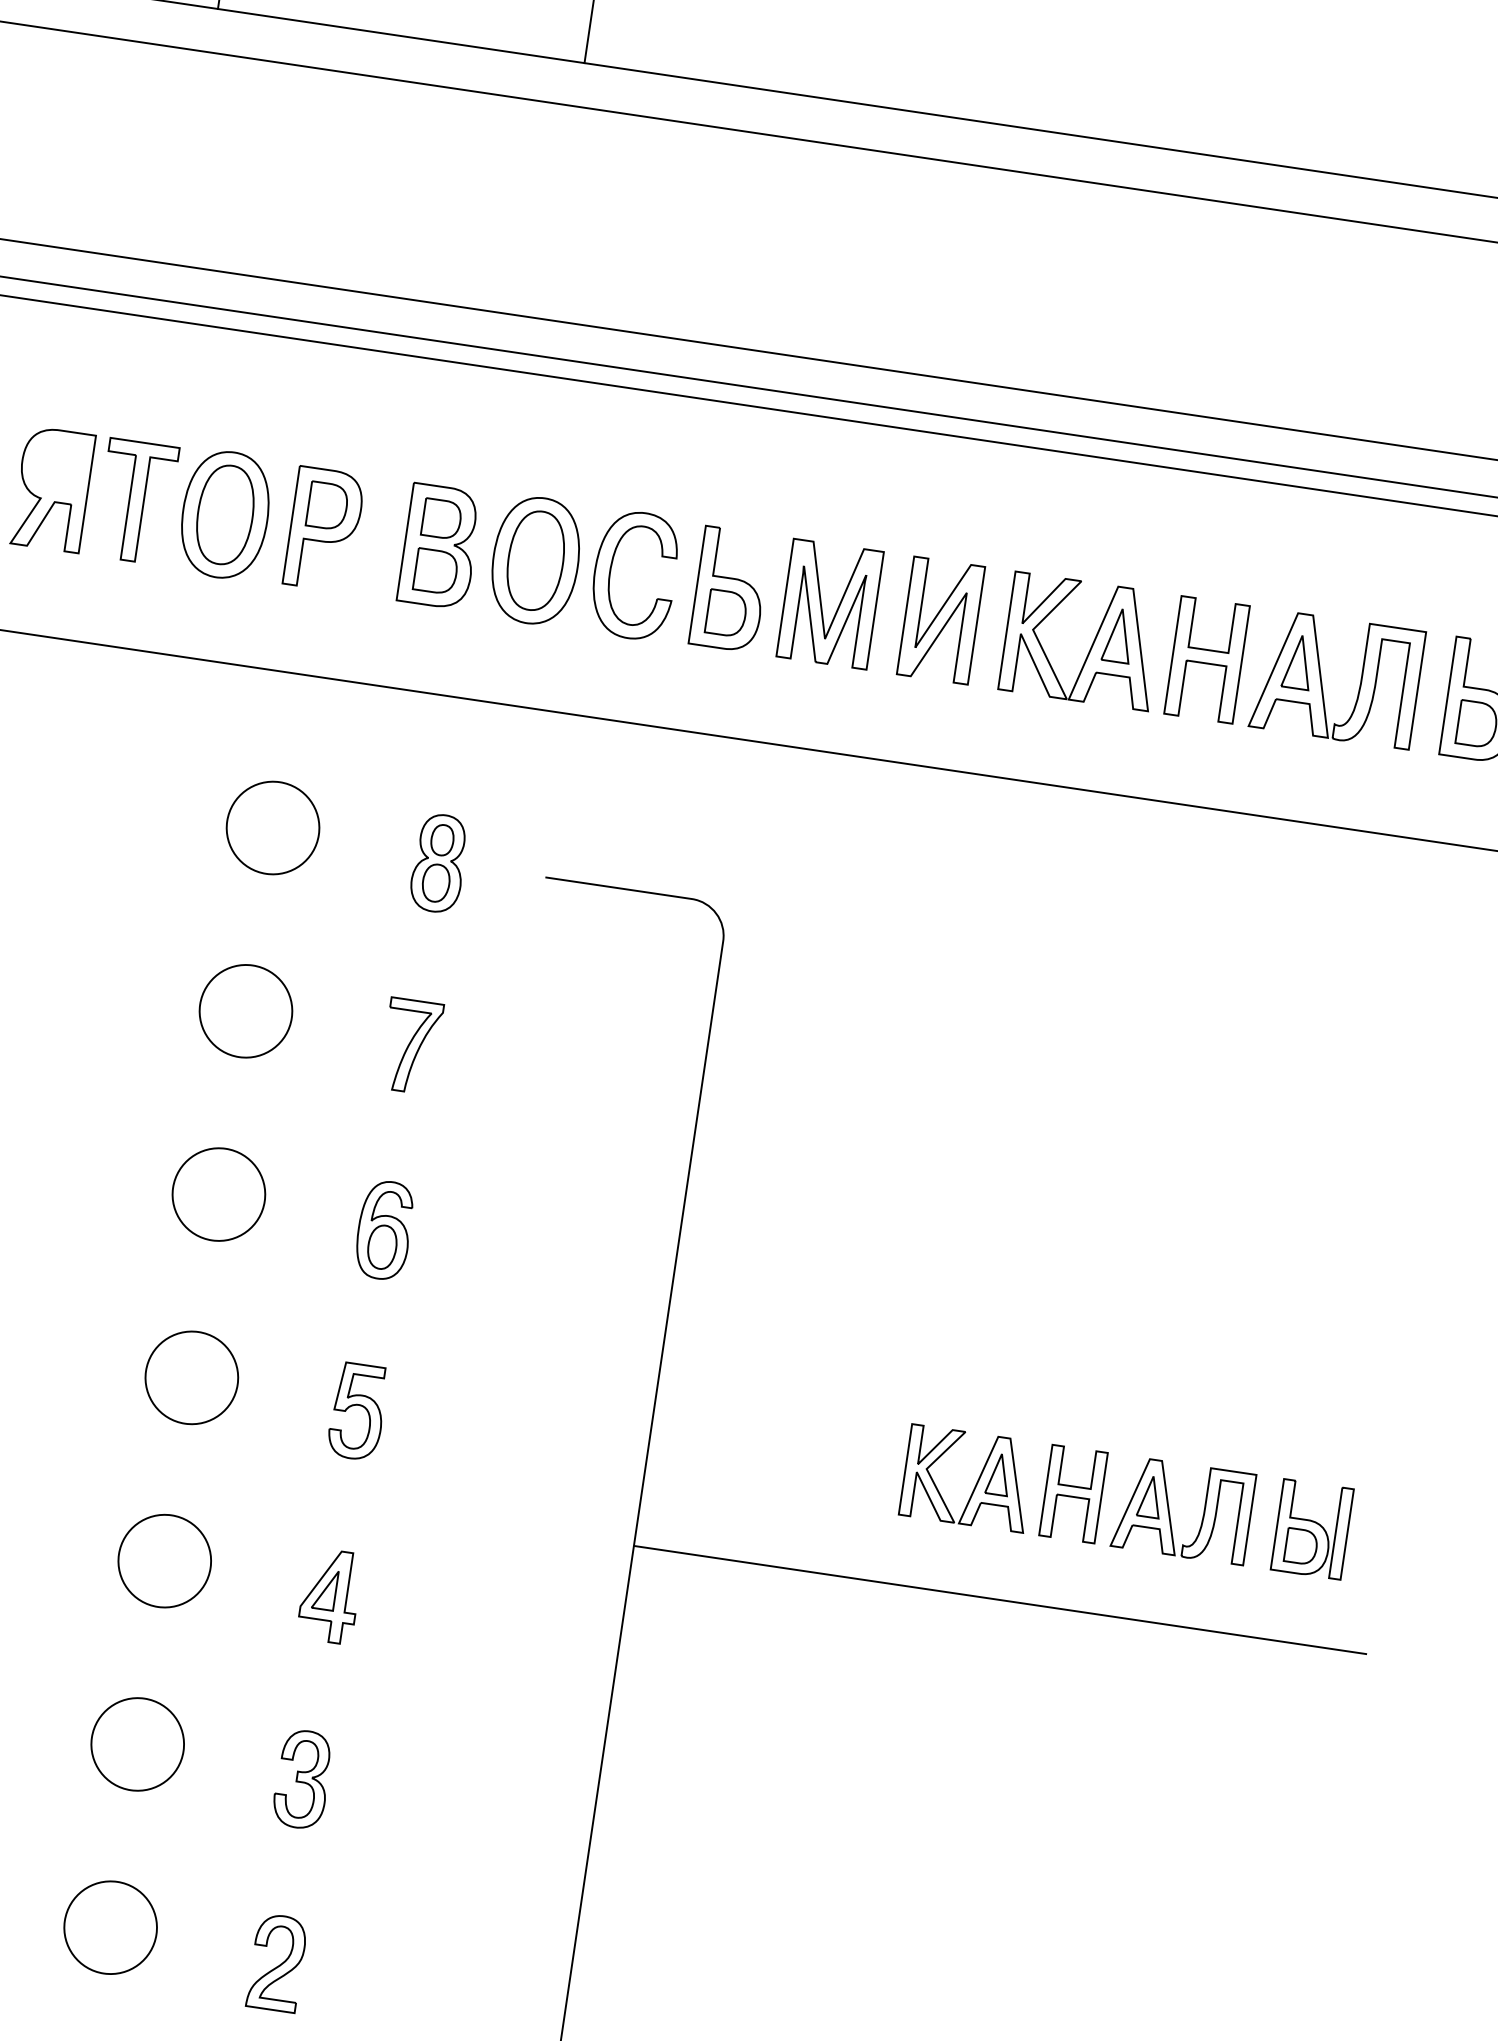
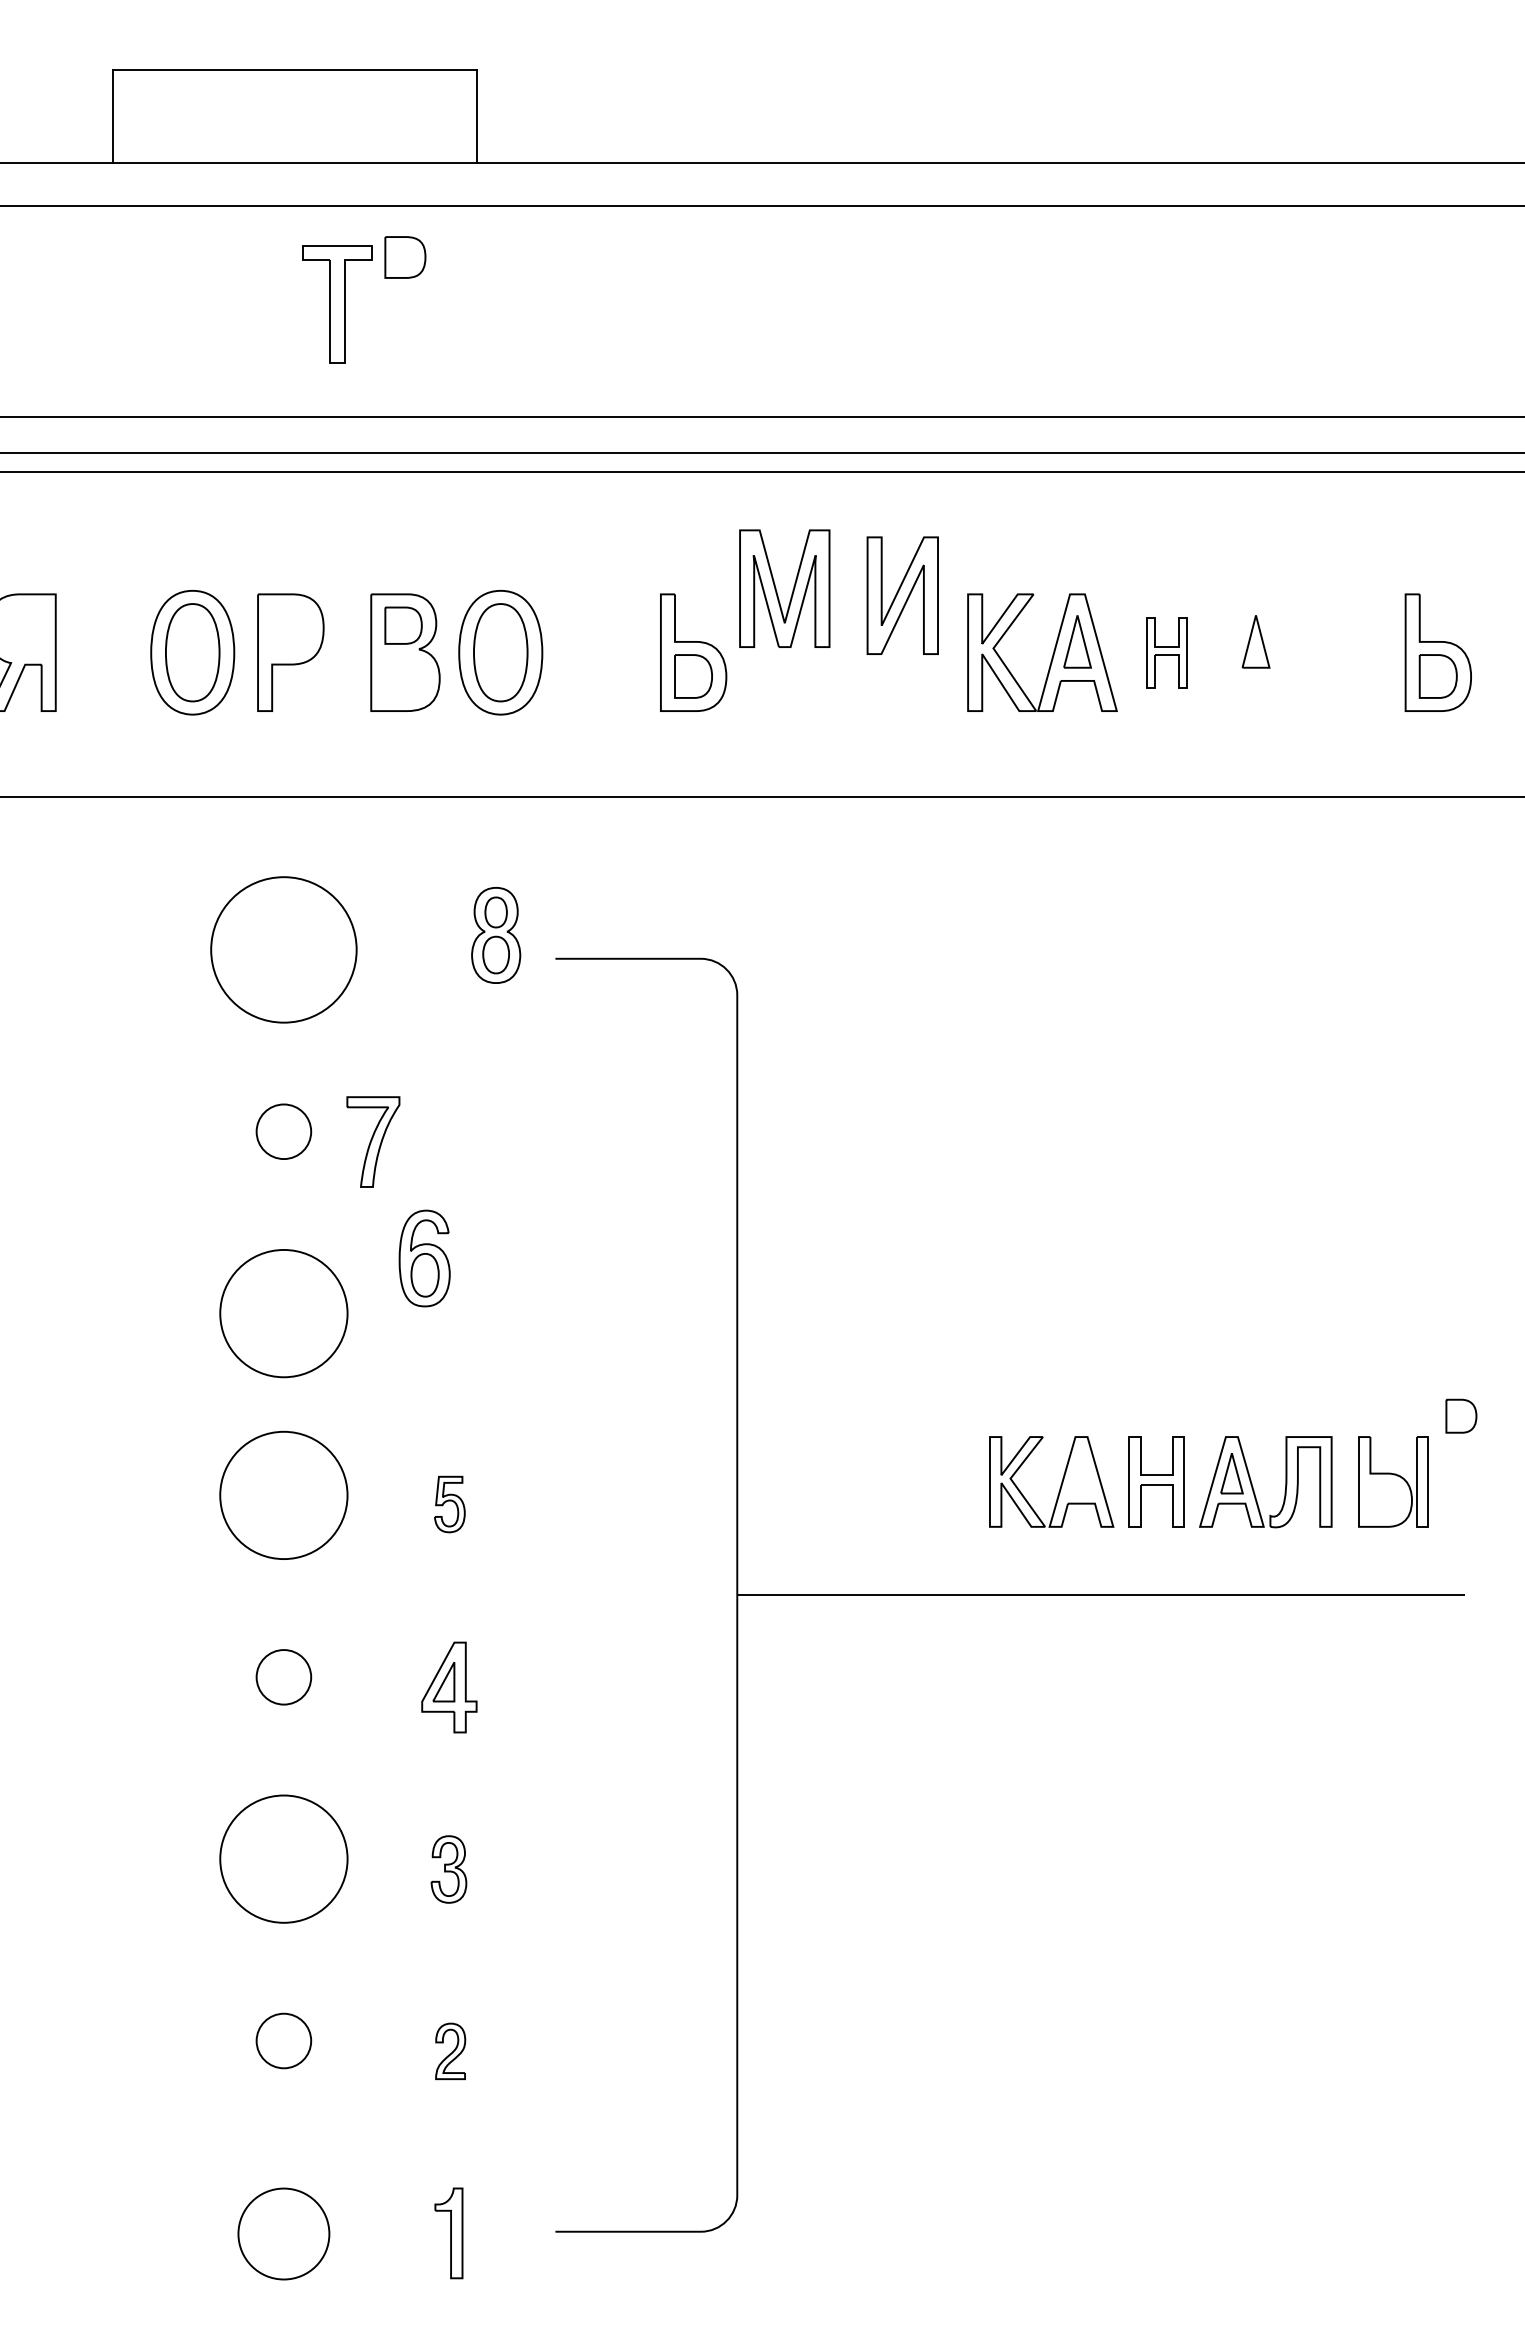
part: (136, 501) -> (337, 304), moved
part: (327, 506) -> (290, 629), removed
part: (436, 571) -> (405, 257), moved
part: (611, 571) -> (575, 652), removed
part: (822, 605) -> (777, 591), moved
part: (940, 620) -> (902, 595), moved
part: (1206, 659) -> (1166, 652), size x0.6
part: (1322, 679) -> (1281, 655), removed
circle: (272, 827) -> (283, 949), size x1.6
part: (439, 863) -> (496, 935), moved
circle: (245, 1010) -> (283, 1131), size x0.6
part: (411, 1045) -> (373, 1141), moved
circle: (218, 1194) -> (283, 1313), size x1.4
part: (384, 1230) -> (424, 1258), moved
circle: (191, 1377) -> (283, 1495), size x1.4
part: (357, 1411) -> (449, 1504), size x0.6
part: (998, 1474) -> (1081, 1473), removed
part: (1301, 1545) -> (1461, 1415), moved
circle: (164, 1560) -> (283, 1676), size x0.6
circle: (137, 1743) -> (283, 1858), size x1.4
part: (302, 1779) -> (448, 1869), size x0.7
circle: (110, 1927) -> (283, 2040), size x0.6
part: (276, 1963) -> (450, 2051), size x0.6

